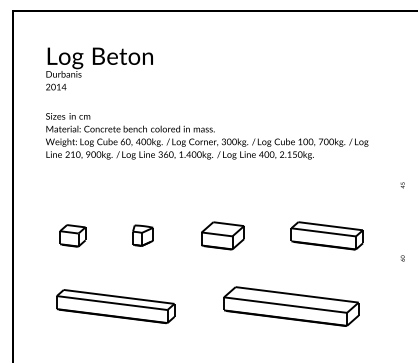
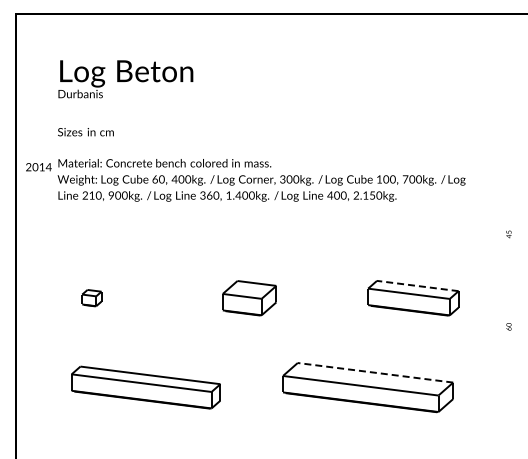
text: (55, 87) -> (38, 167), moved
text: (67, 116) -> (85, 132), moved
line: (330, 225) -> (417, 285), solid -> dashed
part: (72, 235) -> (91, 297), size x0.6
part: (142, 235) -> (180, 297), removed
part: (222, 236) -> (249, 298), moved
line: (296, 294) -> (374, 372), solid -> dashed

